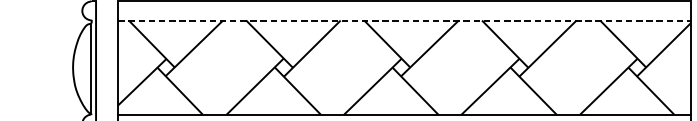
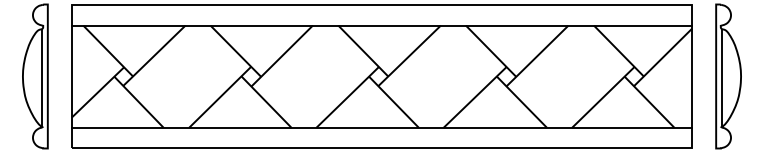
line: (404, 20) -> (382, 25), dashed -> solid

